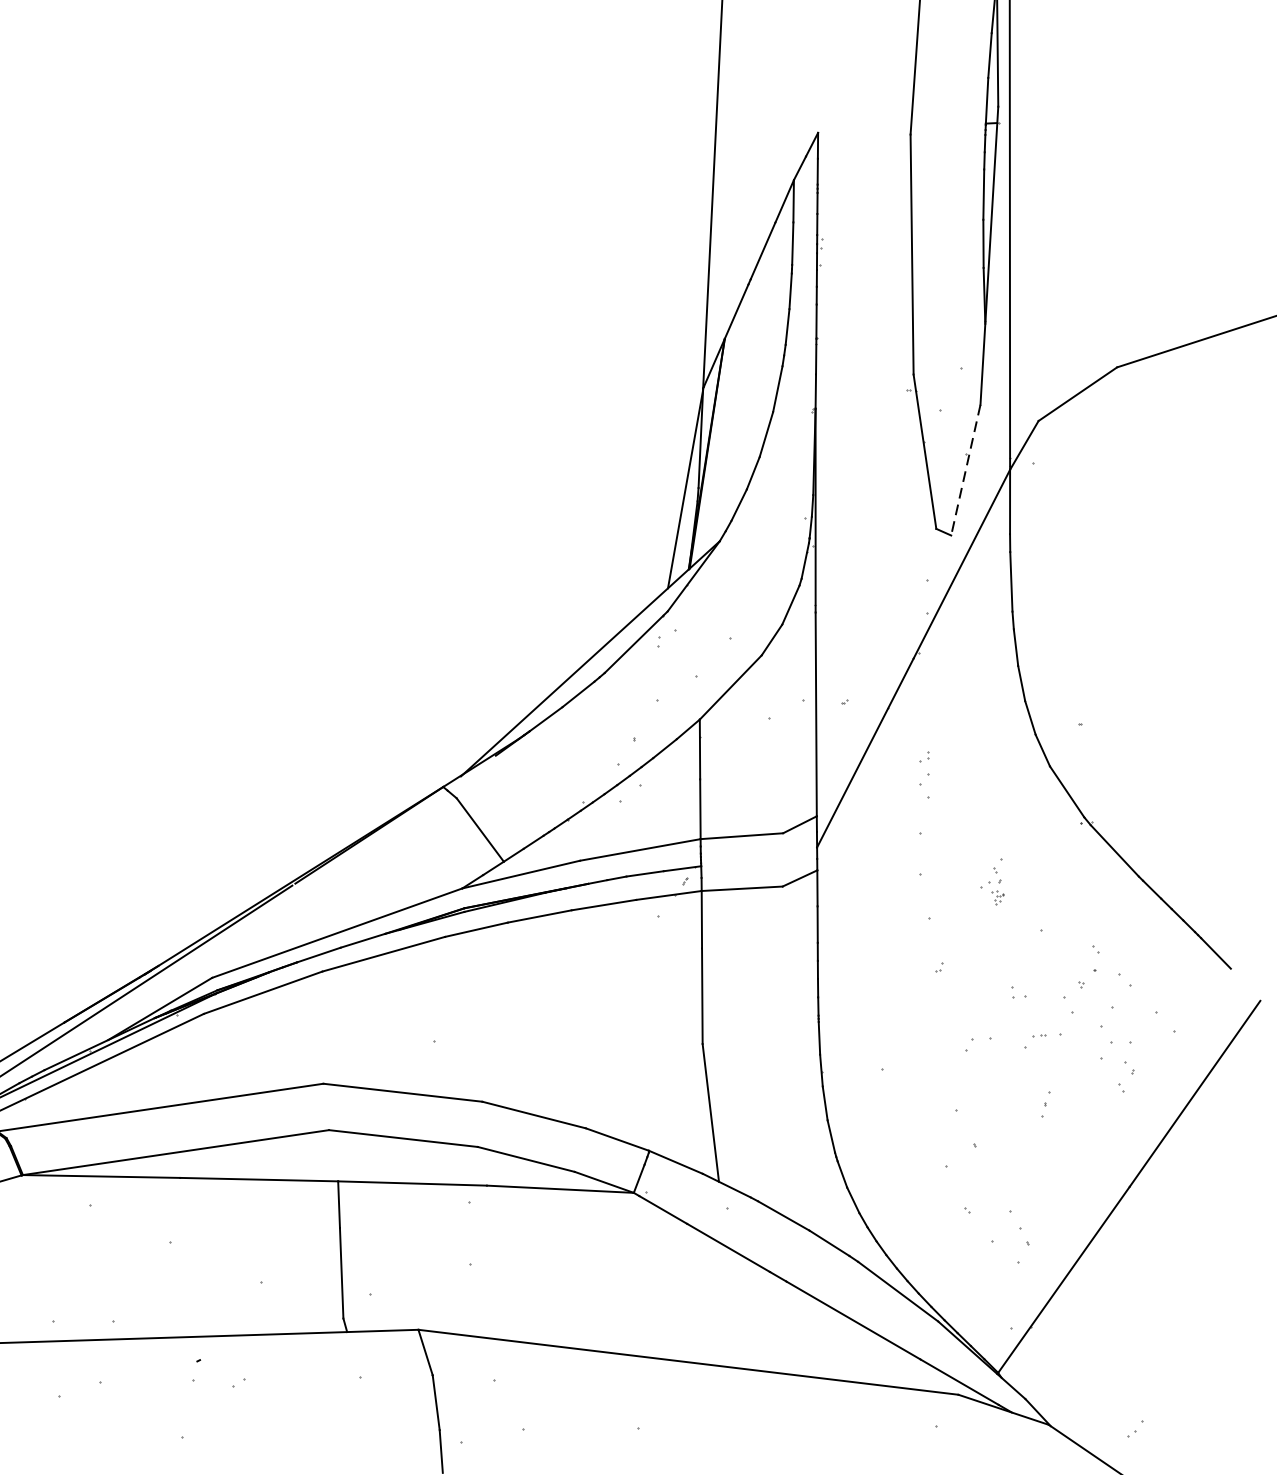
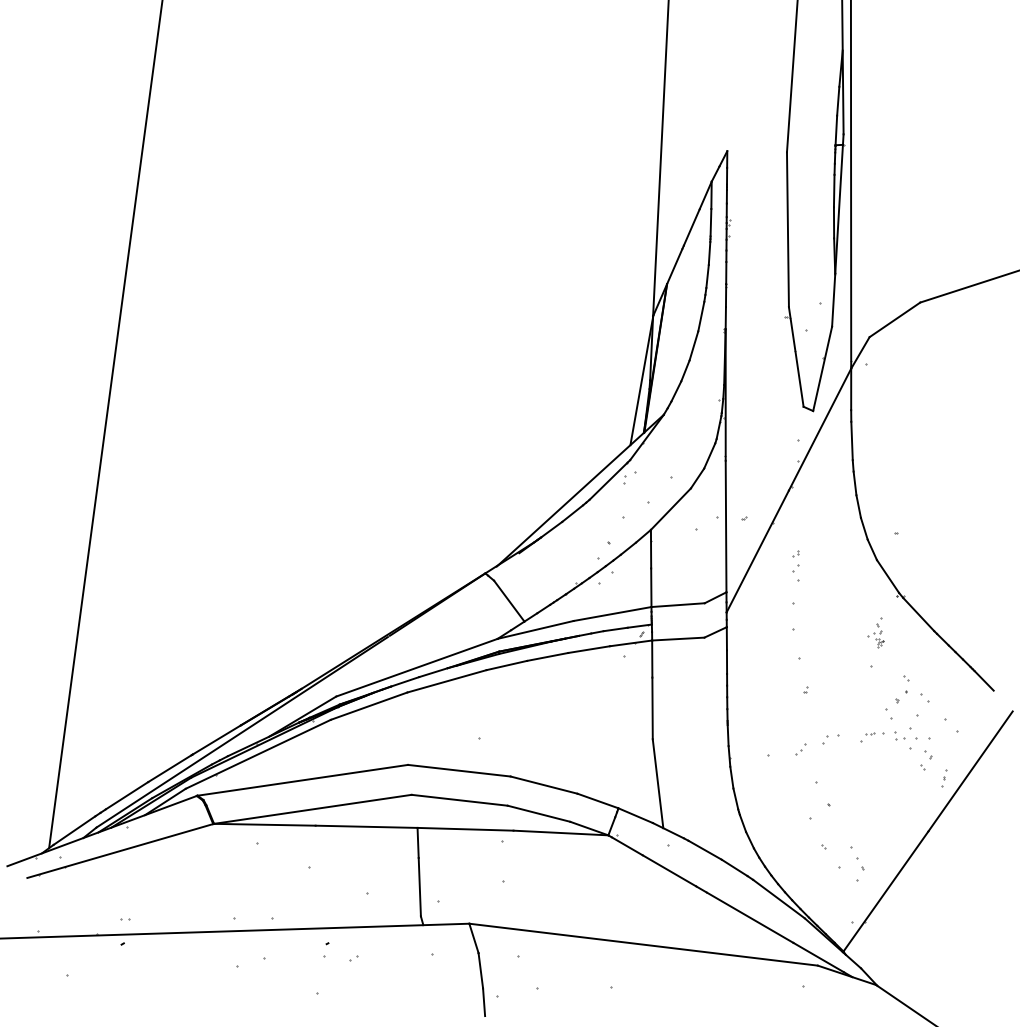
line: (965, 471) -> (822, 369), dashed -> solid
part: (991, 881) -> (875, 632), moved
part: (1018, 991) -> (899, 735), moved
part: (1046, 1104) -> (944, 778), moved
part: (1134, 1430) -> (800, 749), moved

